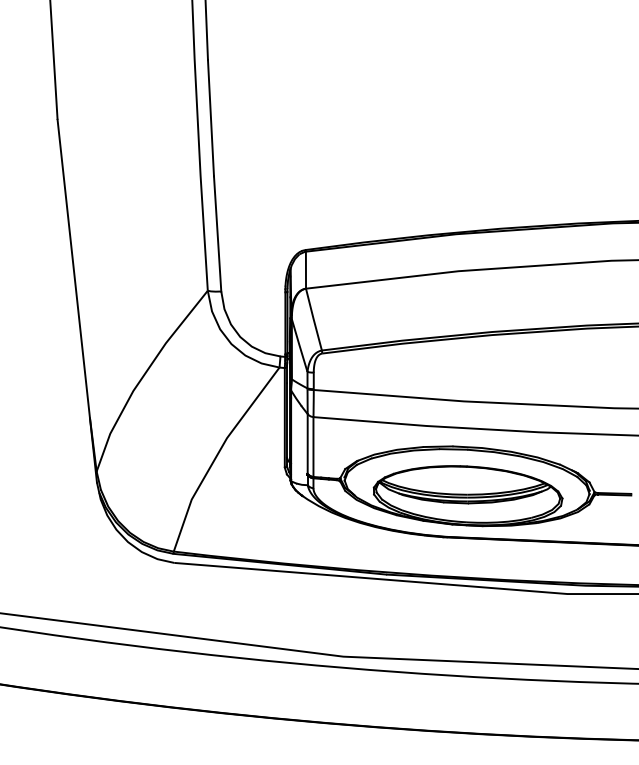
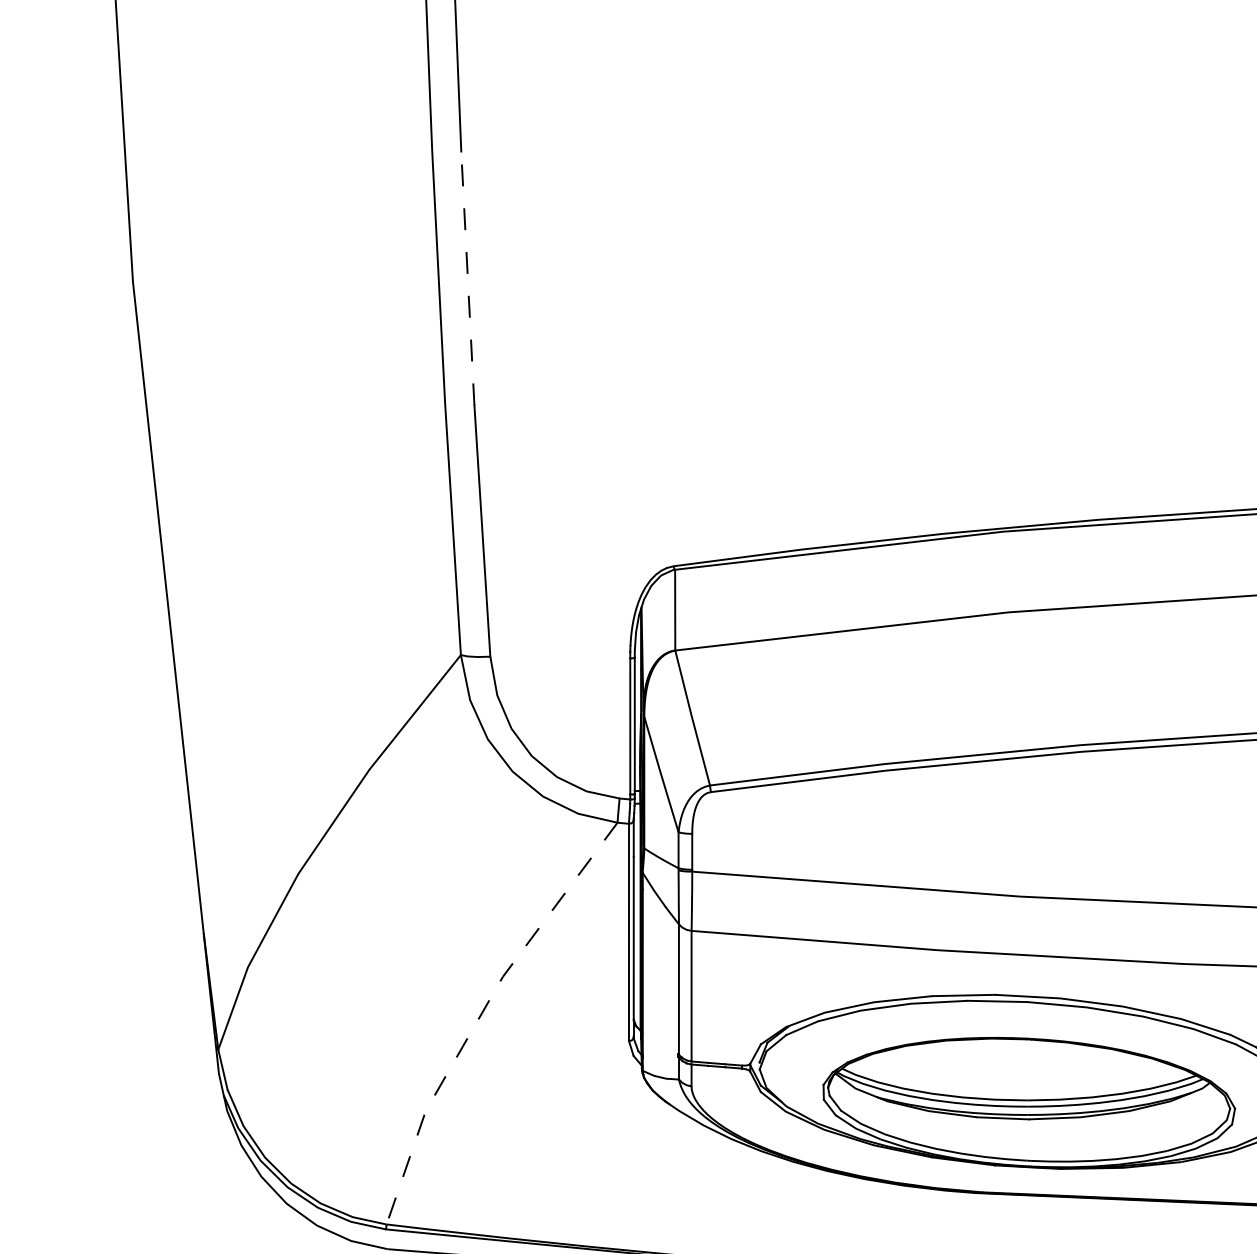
line: (210, 117) -> (466, 276), solid -> dashed
line: (217, 455) -> (482, 1014), solid -> dashed

